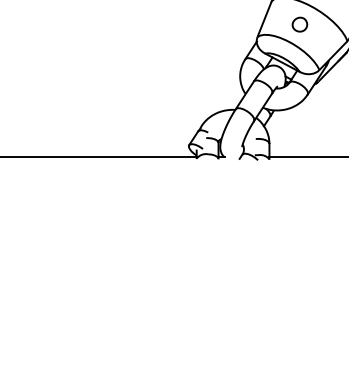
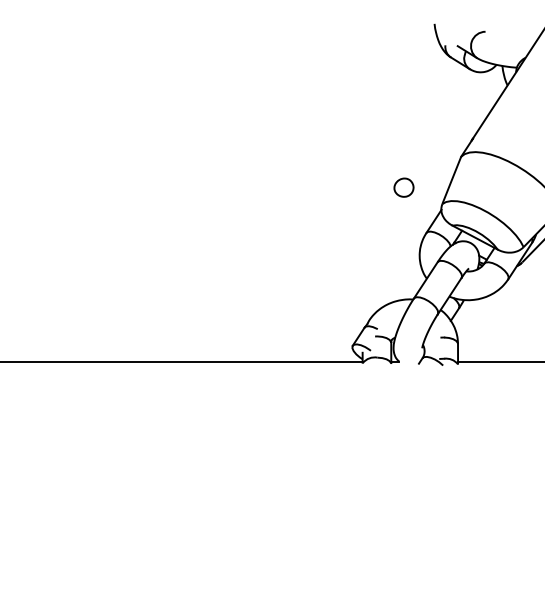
part: (299, 24) -> (403, 187), moved

